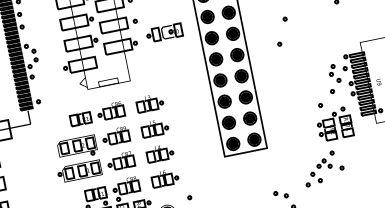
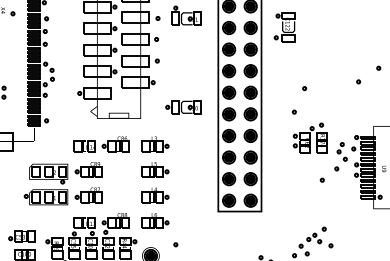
part: (164, 33) -> (183, 107), moved
part: (333, 123) -> (309, 137), moved
part: (92, 154) -> (62, 183), moved

